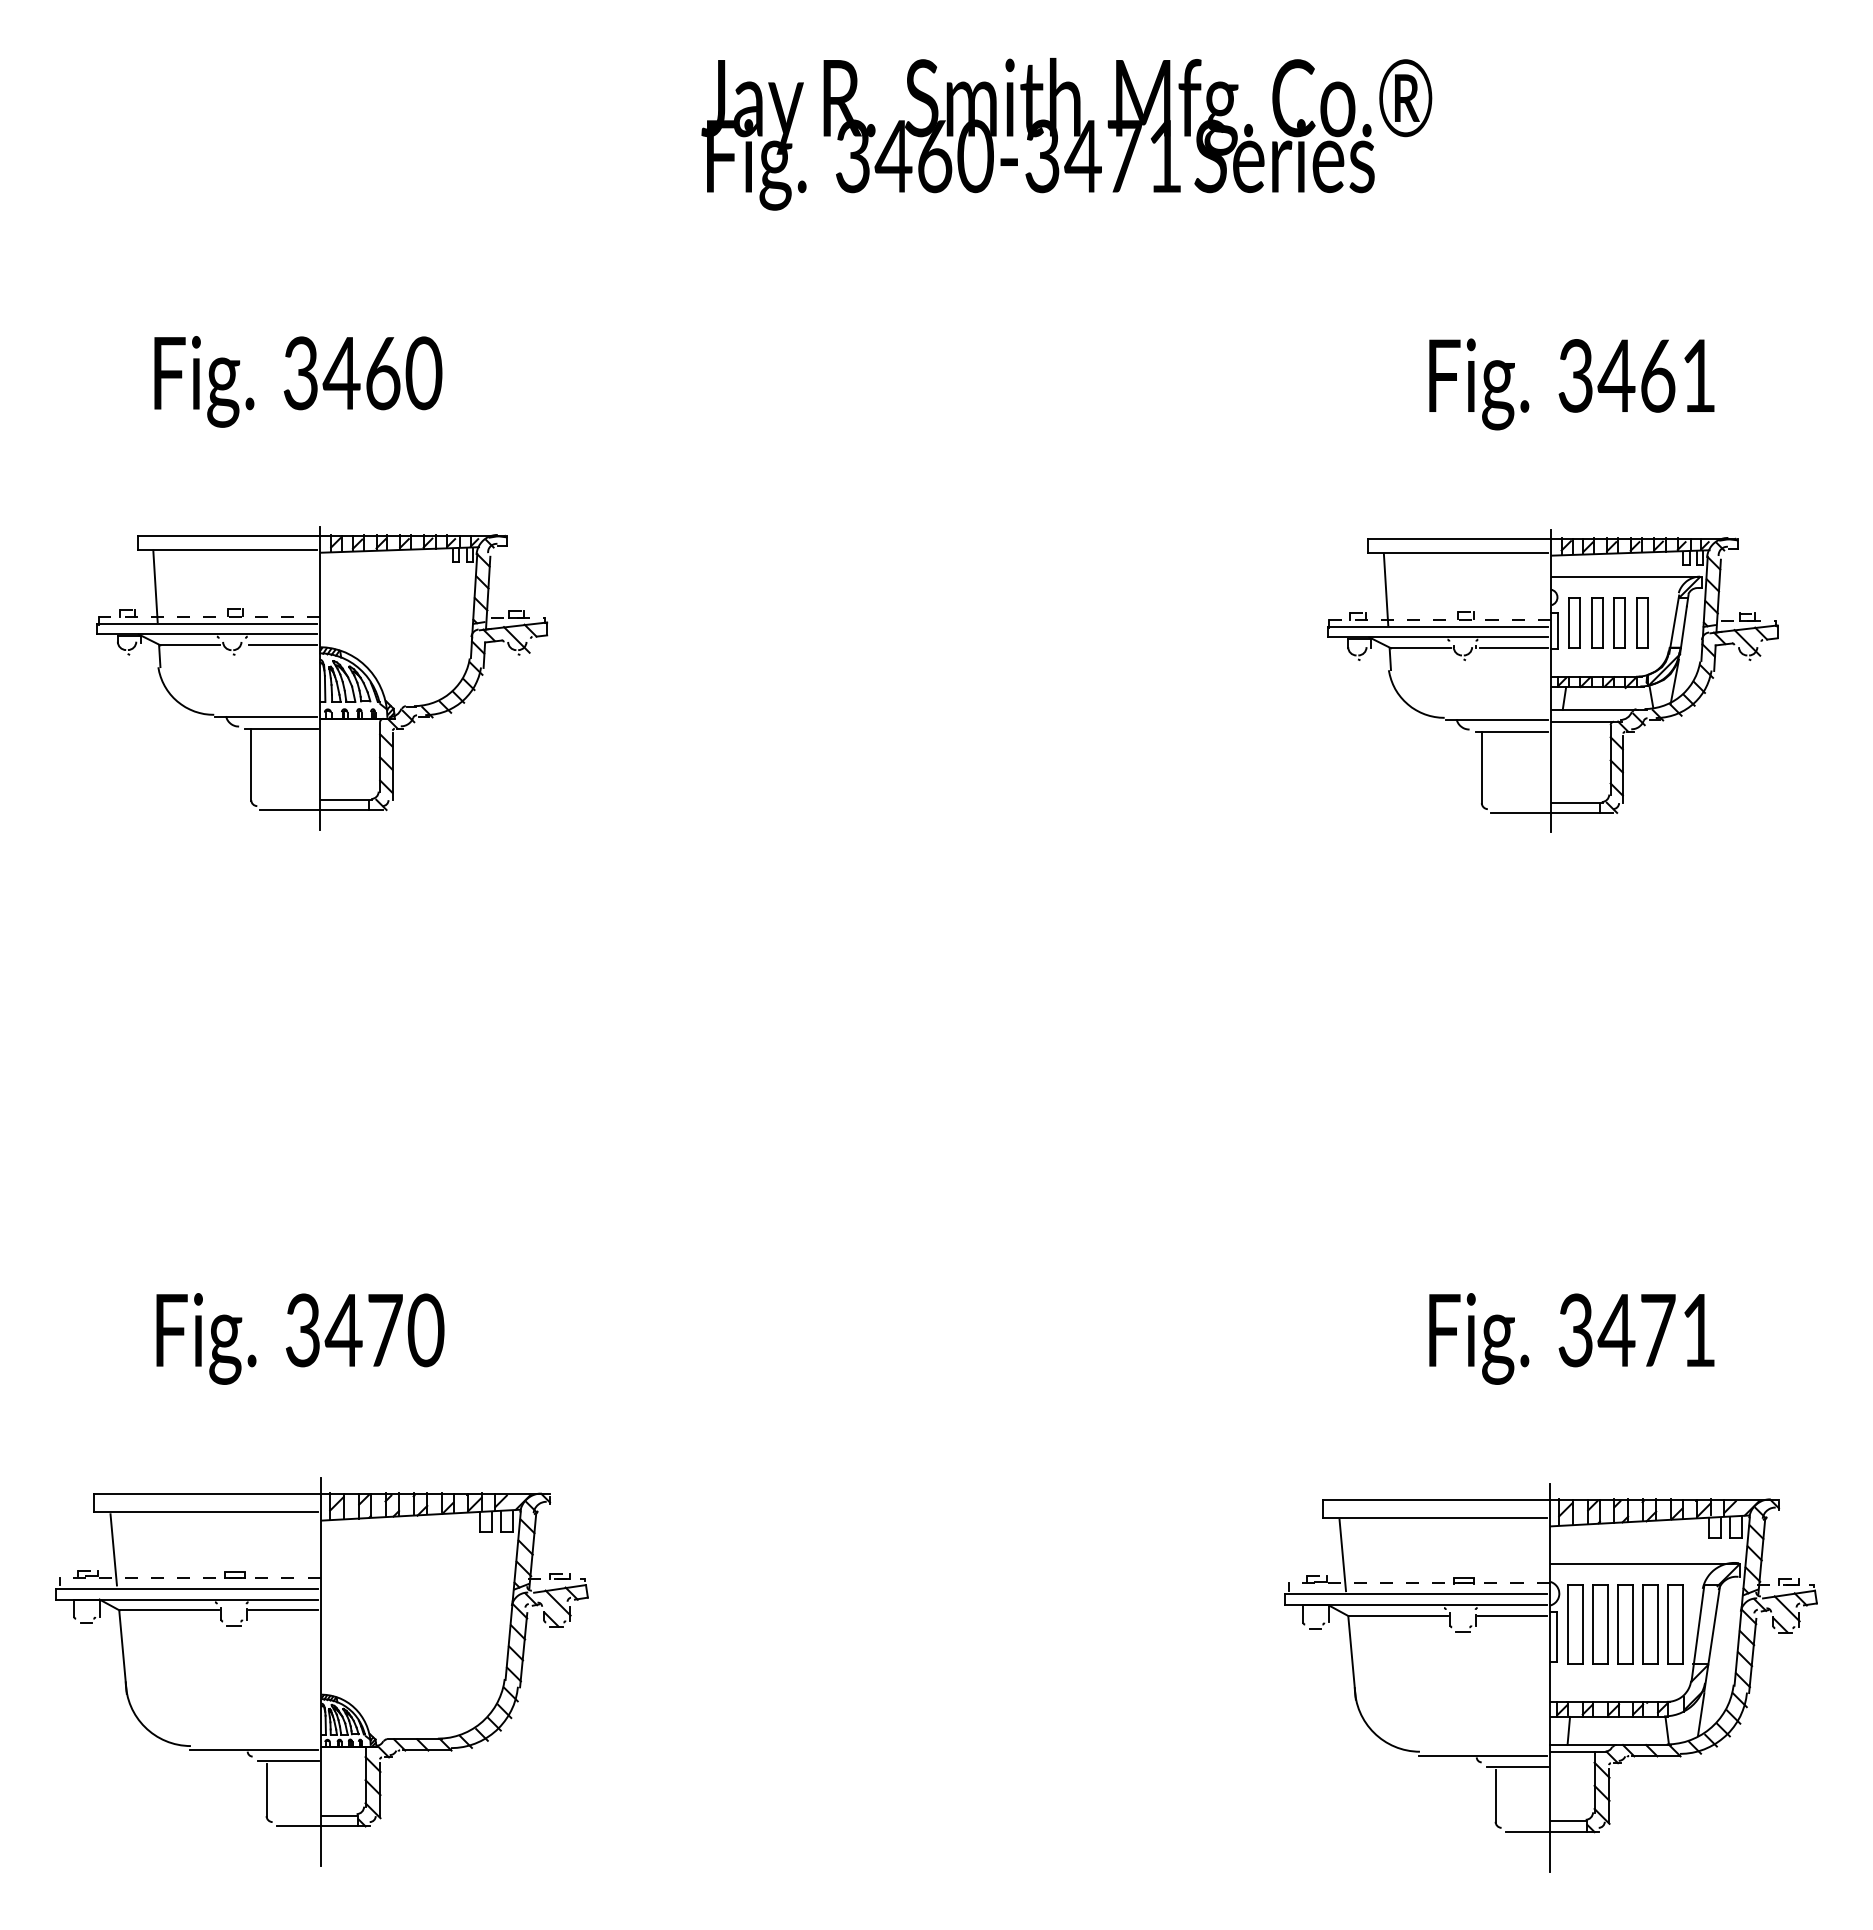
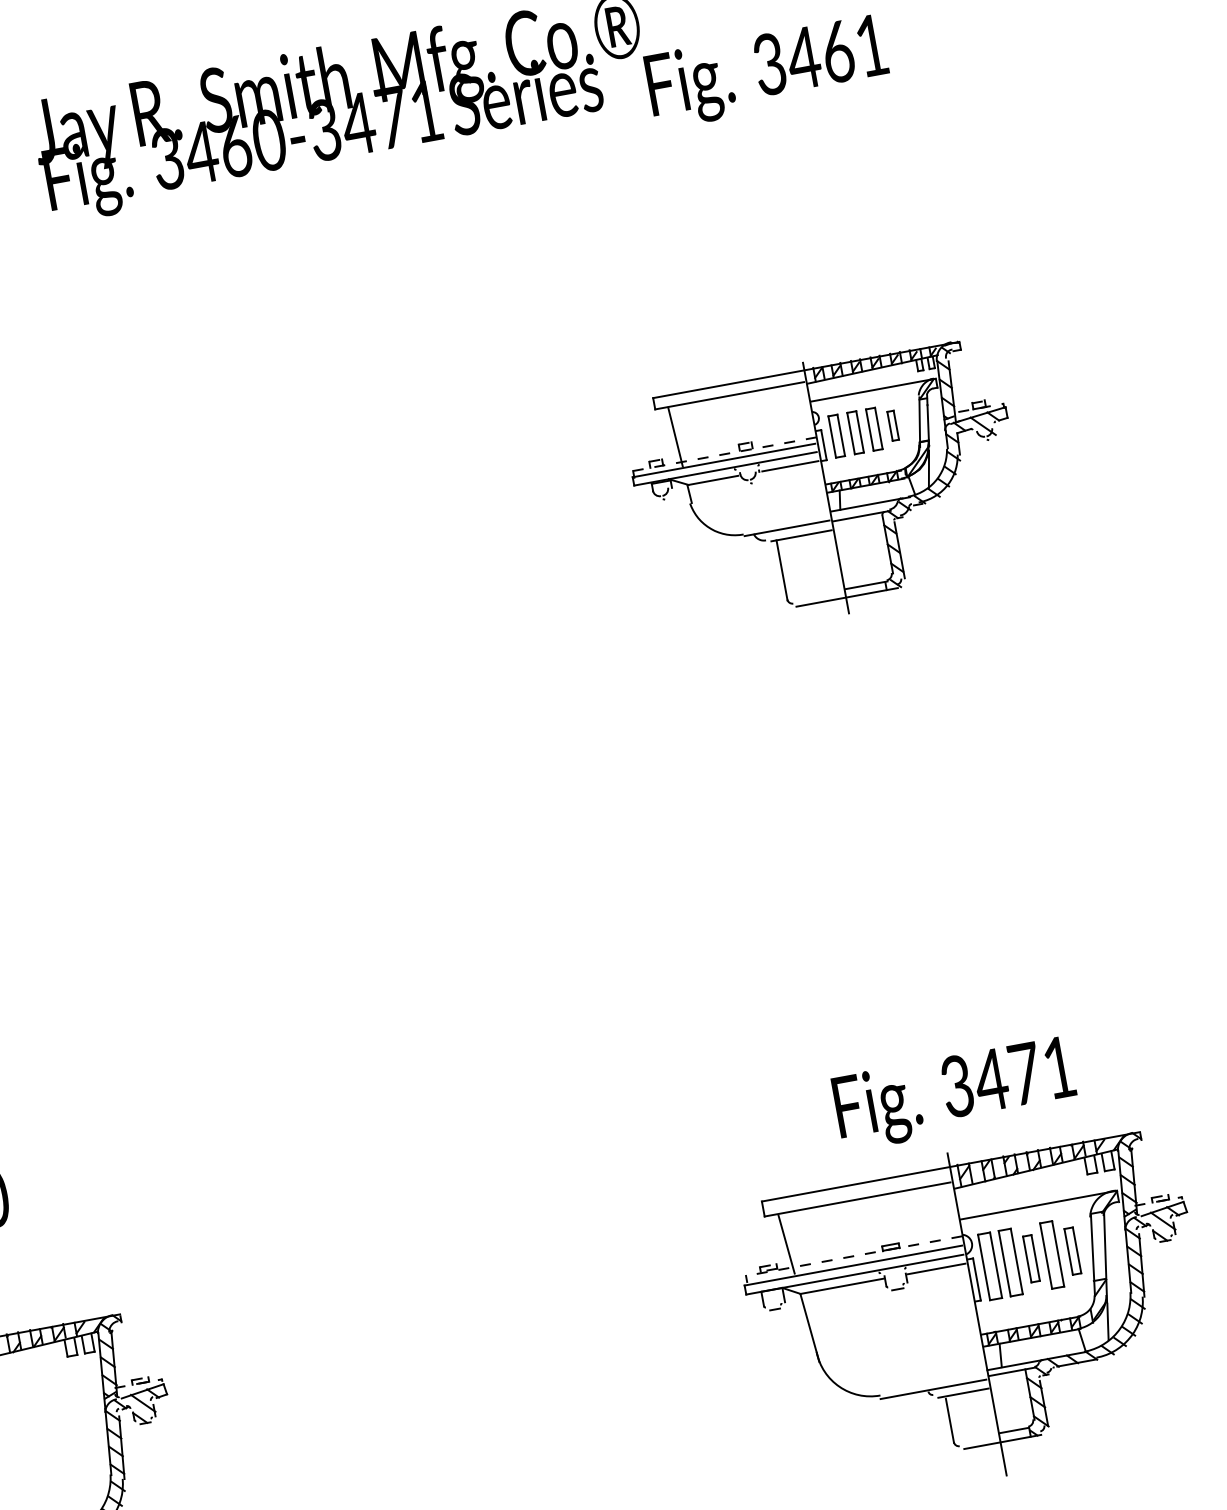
text: (1571, 384) -> (767, 72), moved
part: (1642, 622) -> (893, 425), size x0.7
text: (1571, 1338) -> (954, 1093), moved
part: (1625, 1624) -> (1031, 1258), size x0.7
part: (1675, 1624) -> (1072, 1251), size x0.7

